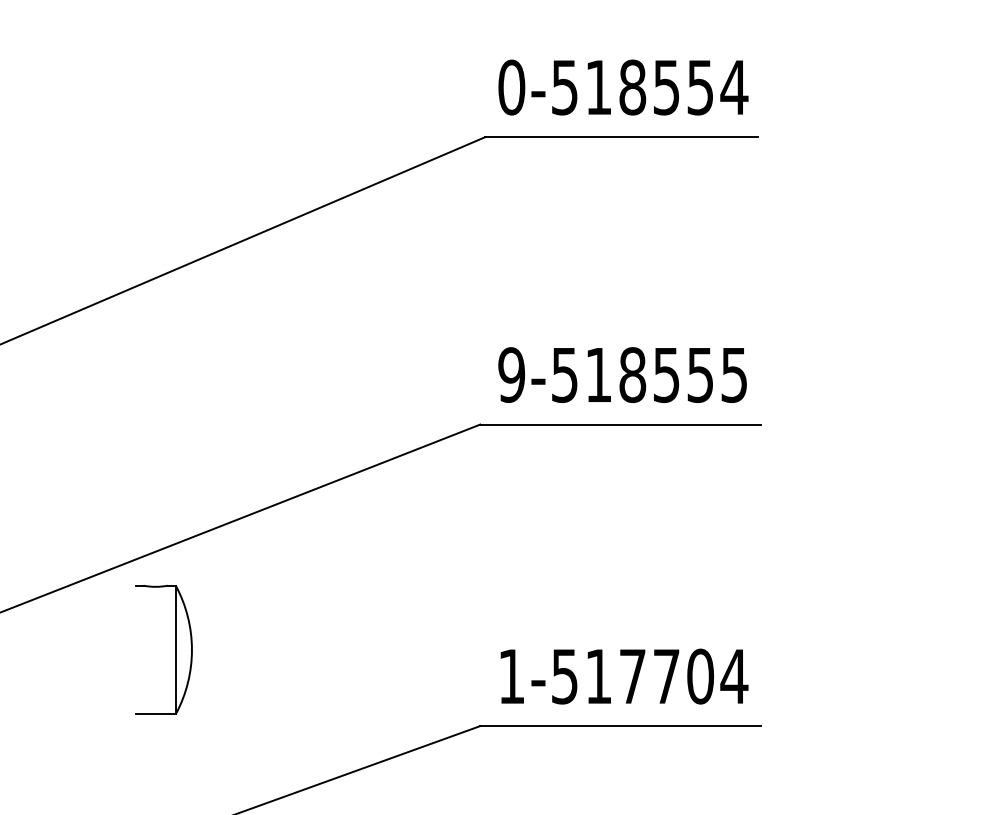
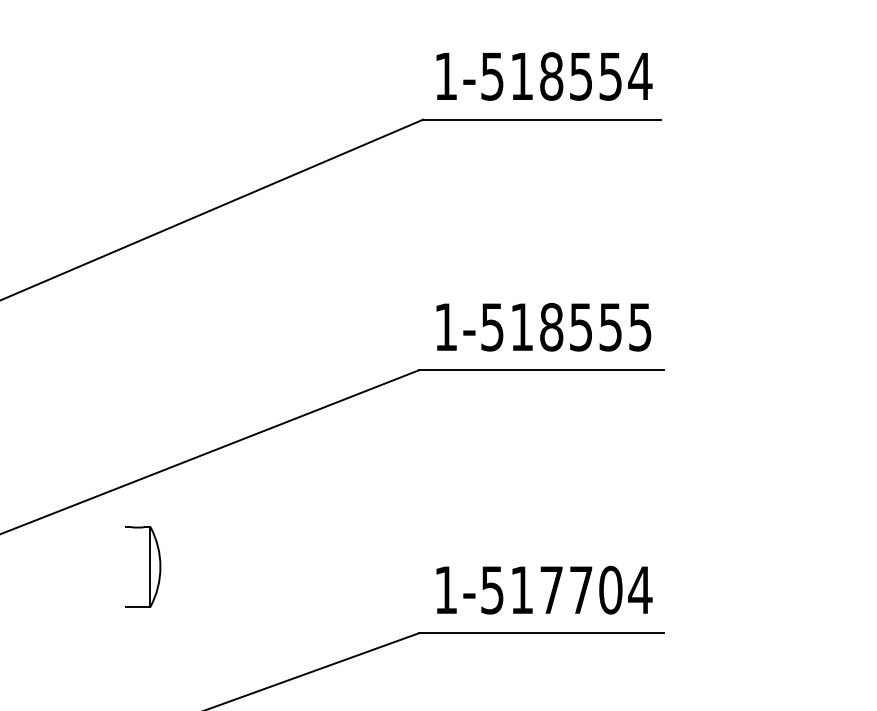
text: (511, 87) -> (445, 76), 0-518554 -> 1-518554
text: (511, 374) -> (445, 326), 9-518555 -> 1-518555
part: (164, 649) -> (143, 566), size x0.71

